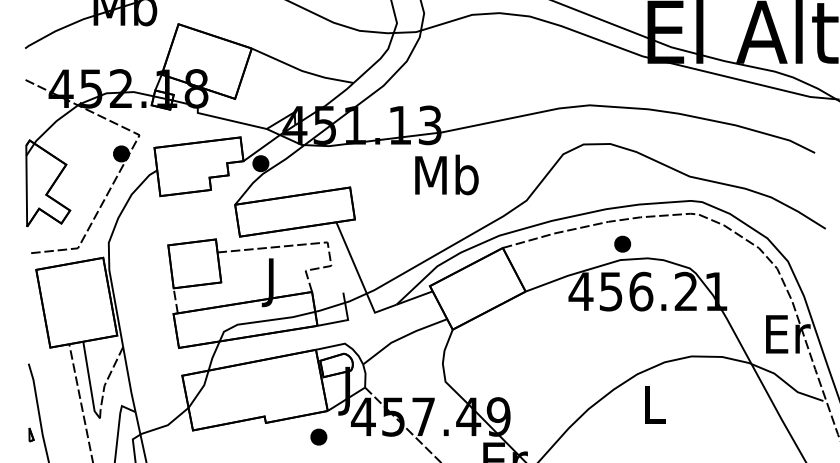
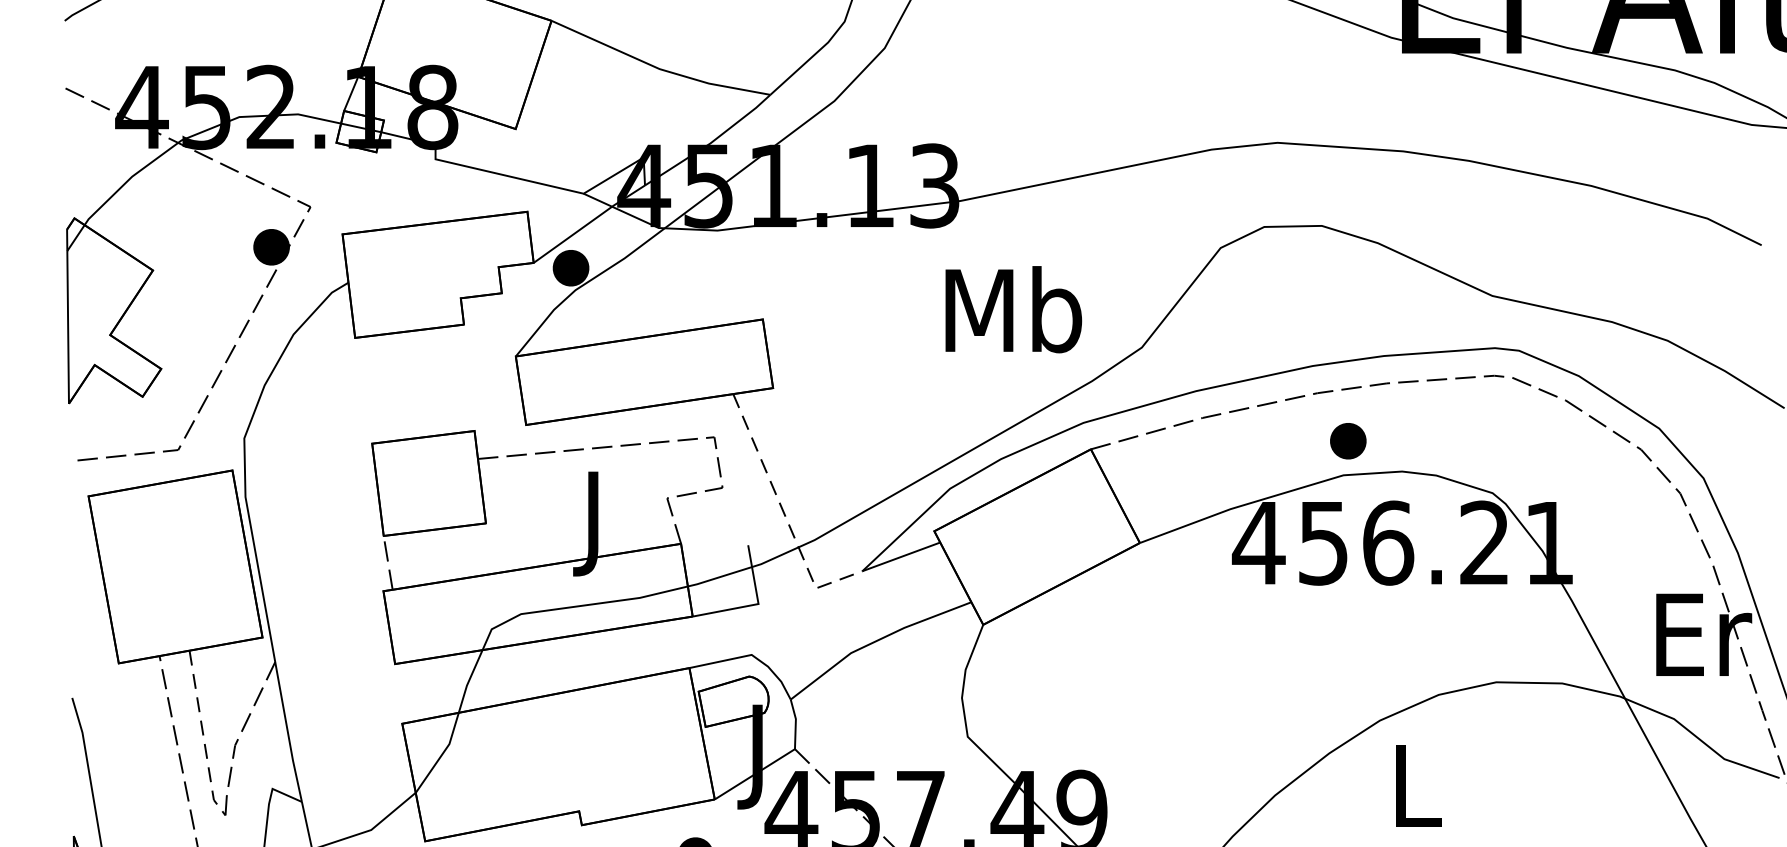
text: (446, 174) -> (1012, 308), moved
line: (360, 278) -> (785, 514), solid -> dashed
line: (89, 381) -> (202, 736), solid -> dashed

